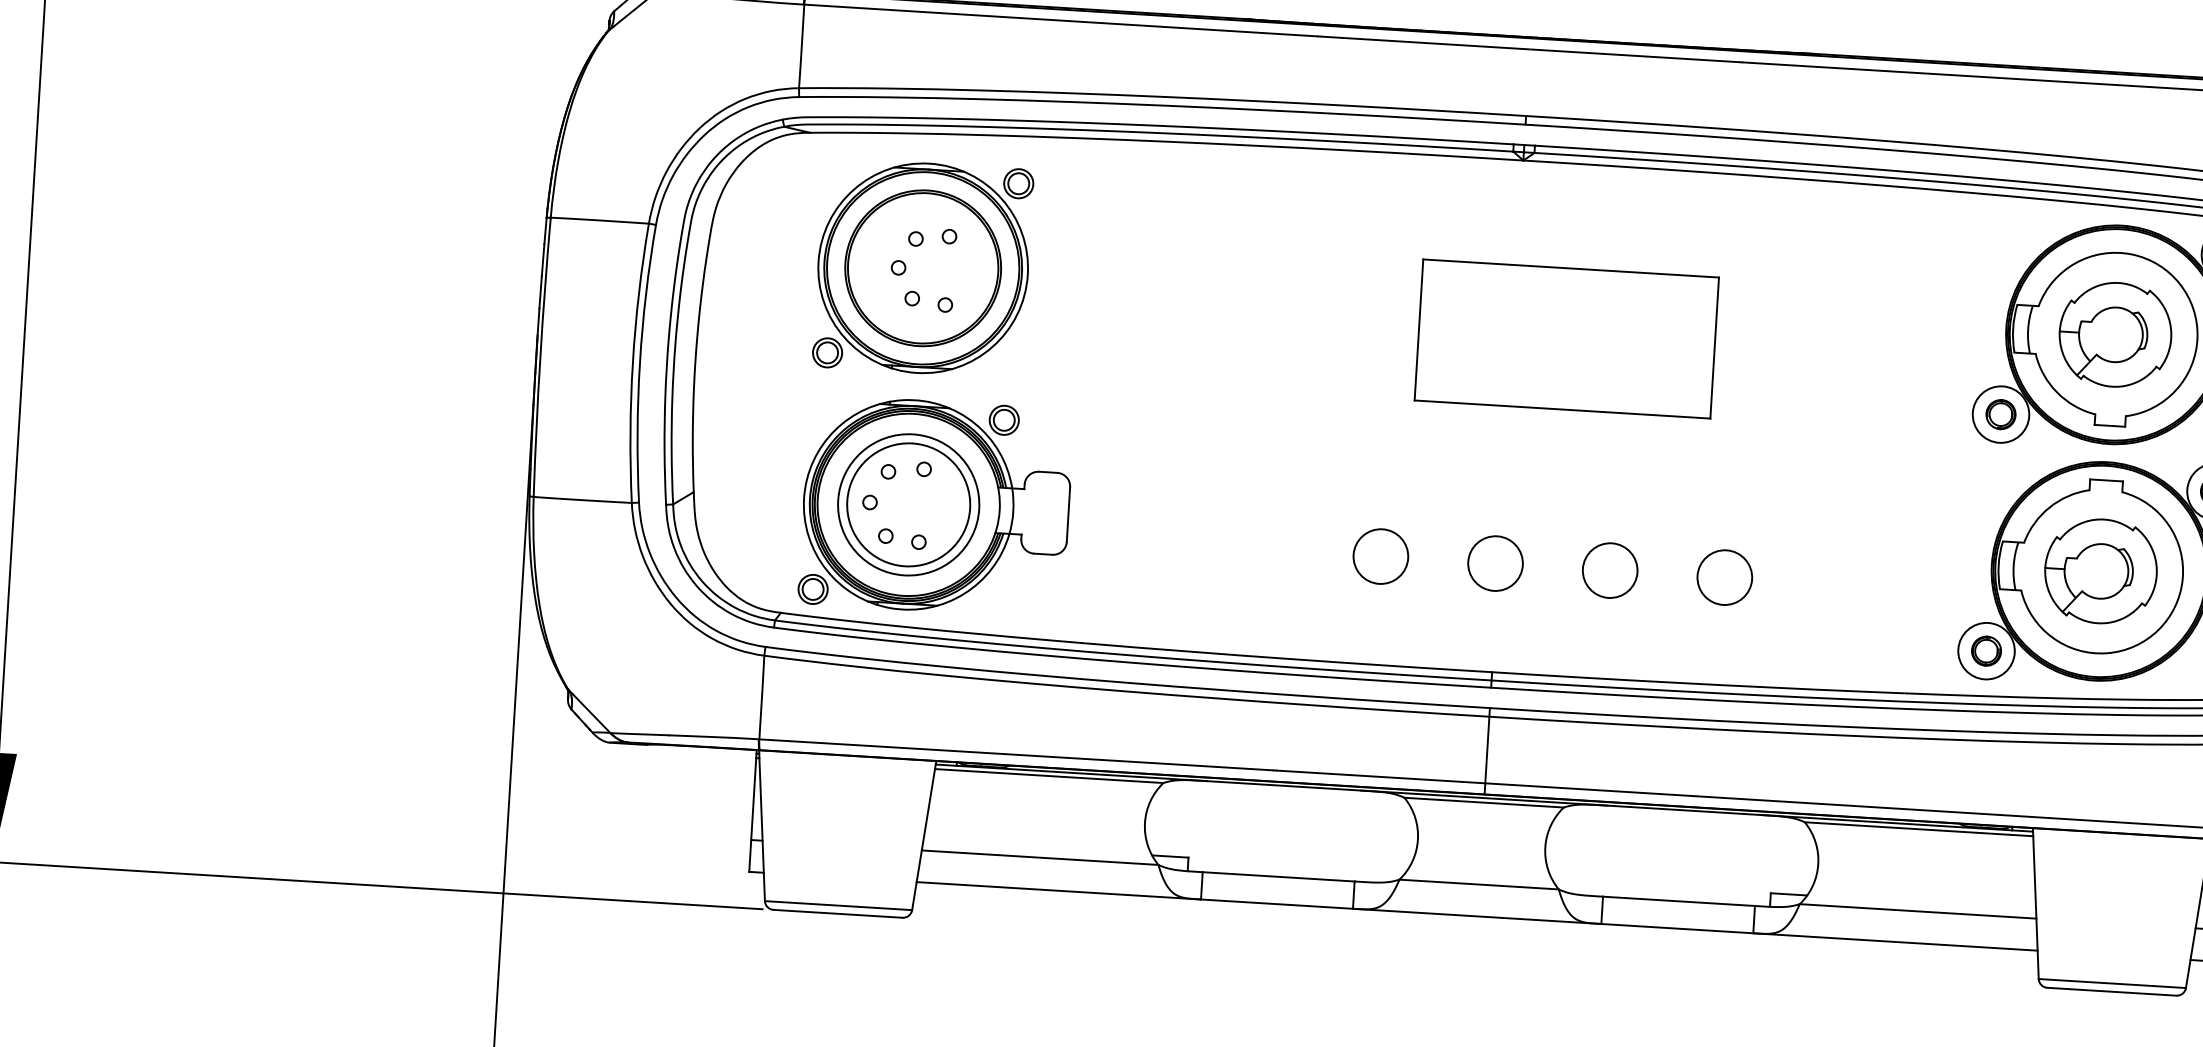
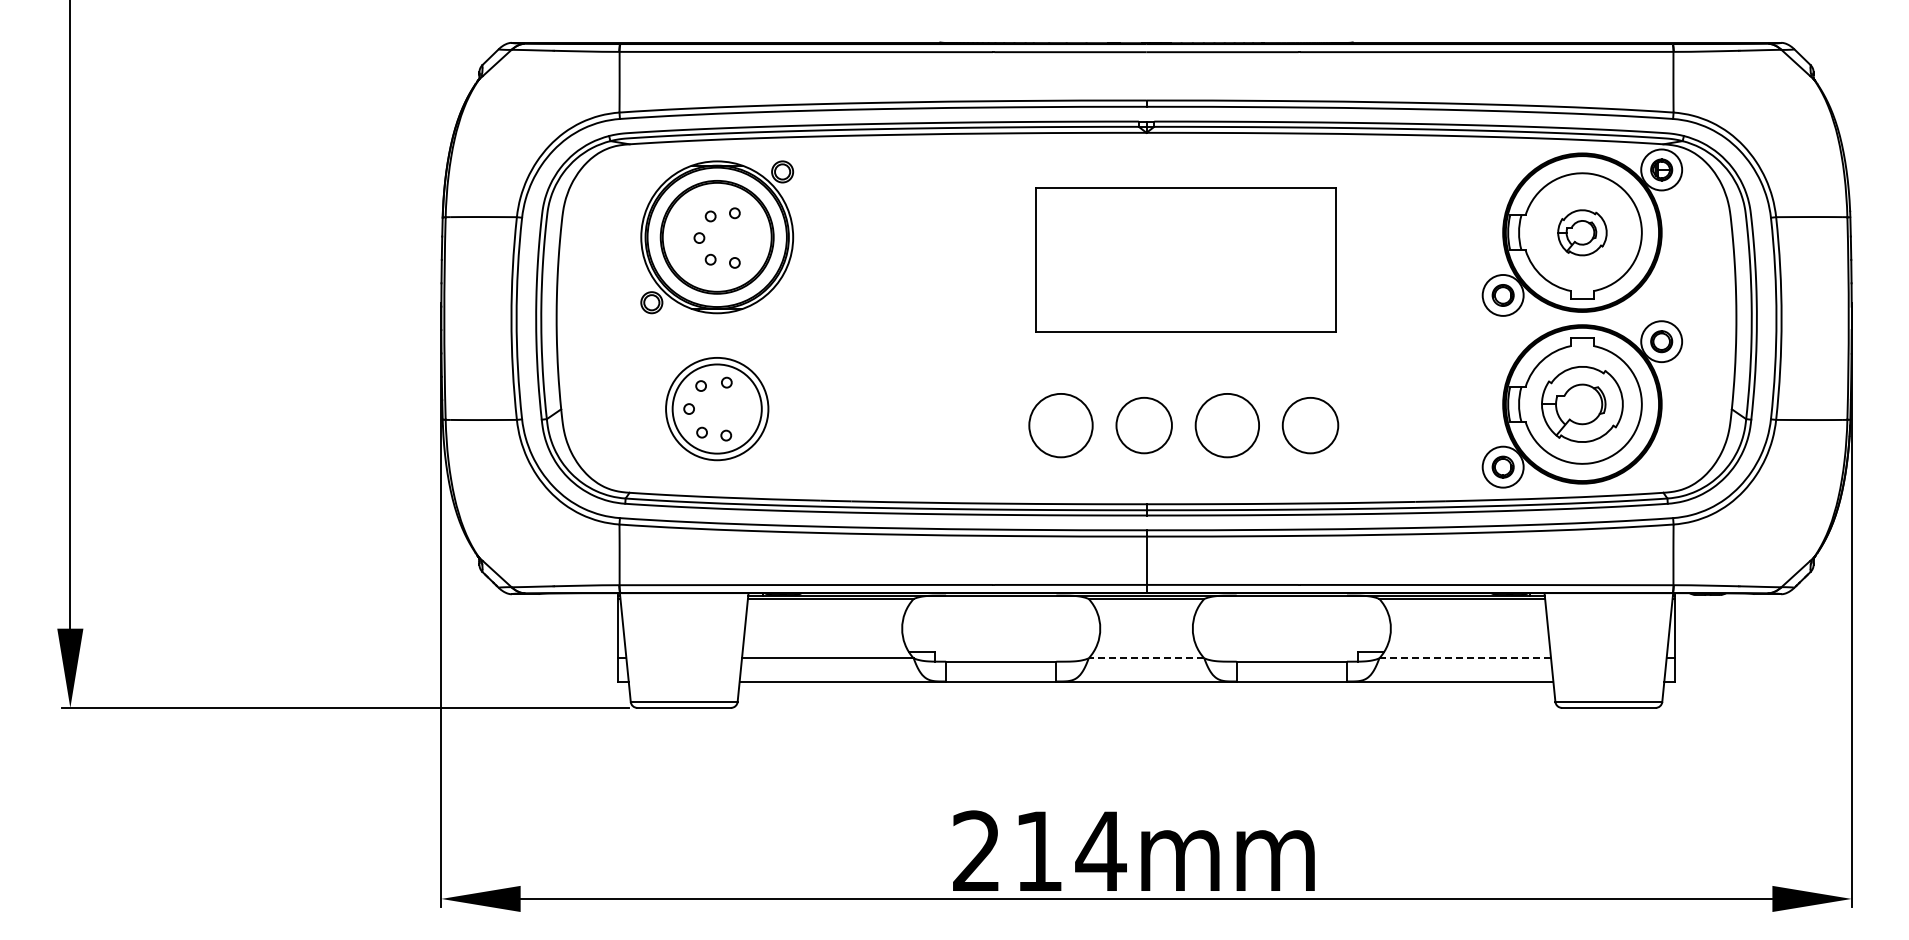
part: (2115, 334) -> (1582, 232), size x0.6
part: (1566, 338) -> (1185, 259), size x1.4
part: (936, 505) -> (737, 408), removed
circle: (1380, 556) -> (1060, 425), size x1.6
circle: (1495, 563) -> (1144, 425), size x1.4
circle: (1610, 570) -> (1227, 425), size x1.6
circle: (1724, 577) -> (1310, 425), size x1.4
line: (1479, 884) -> (1146, 658), solid -> dashed
line: (1918, 911) -> (1465, 658), solid -> dashed

